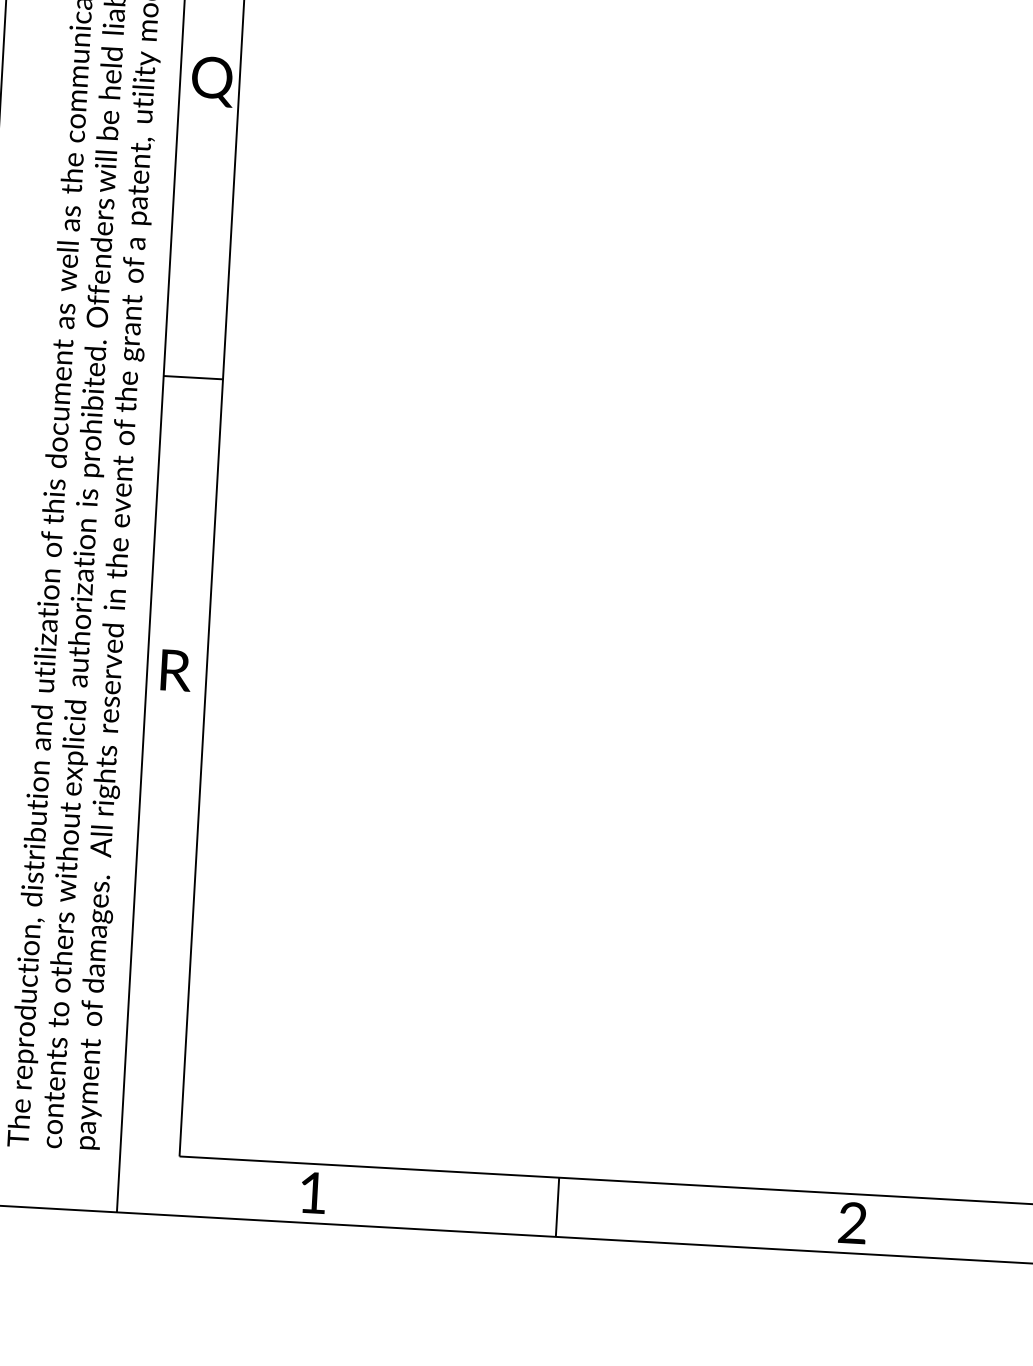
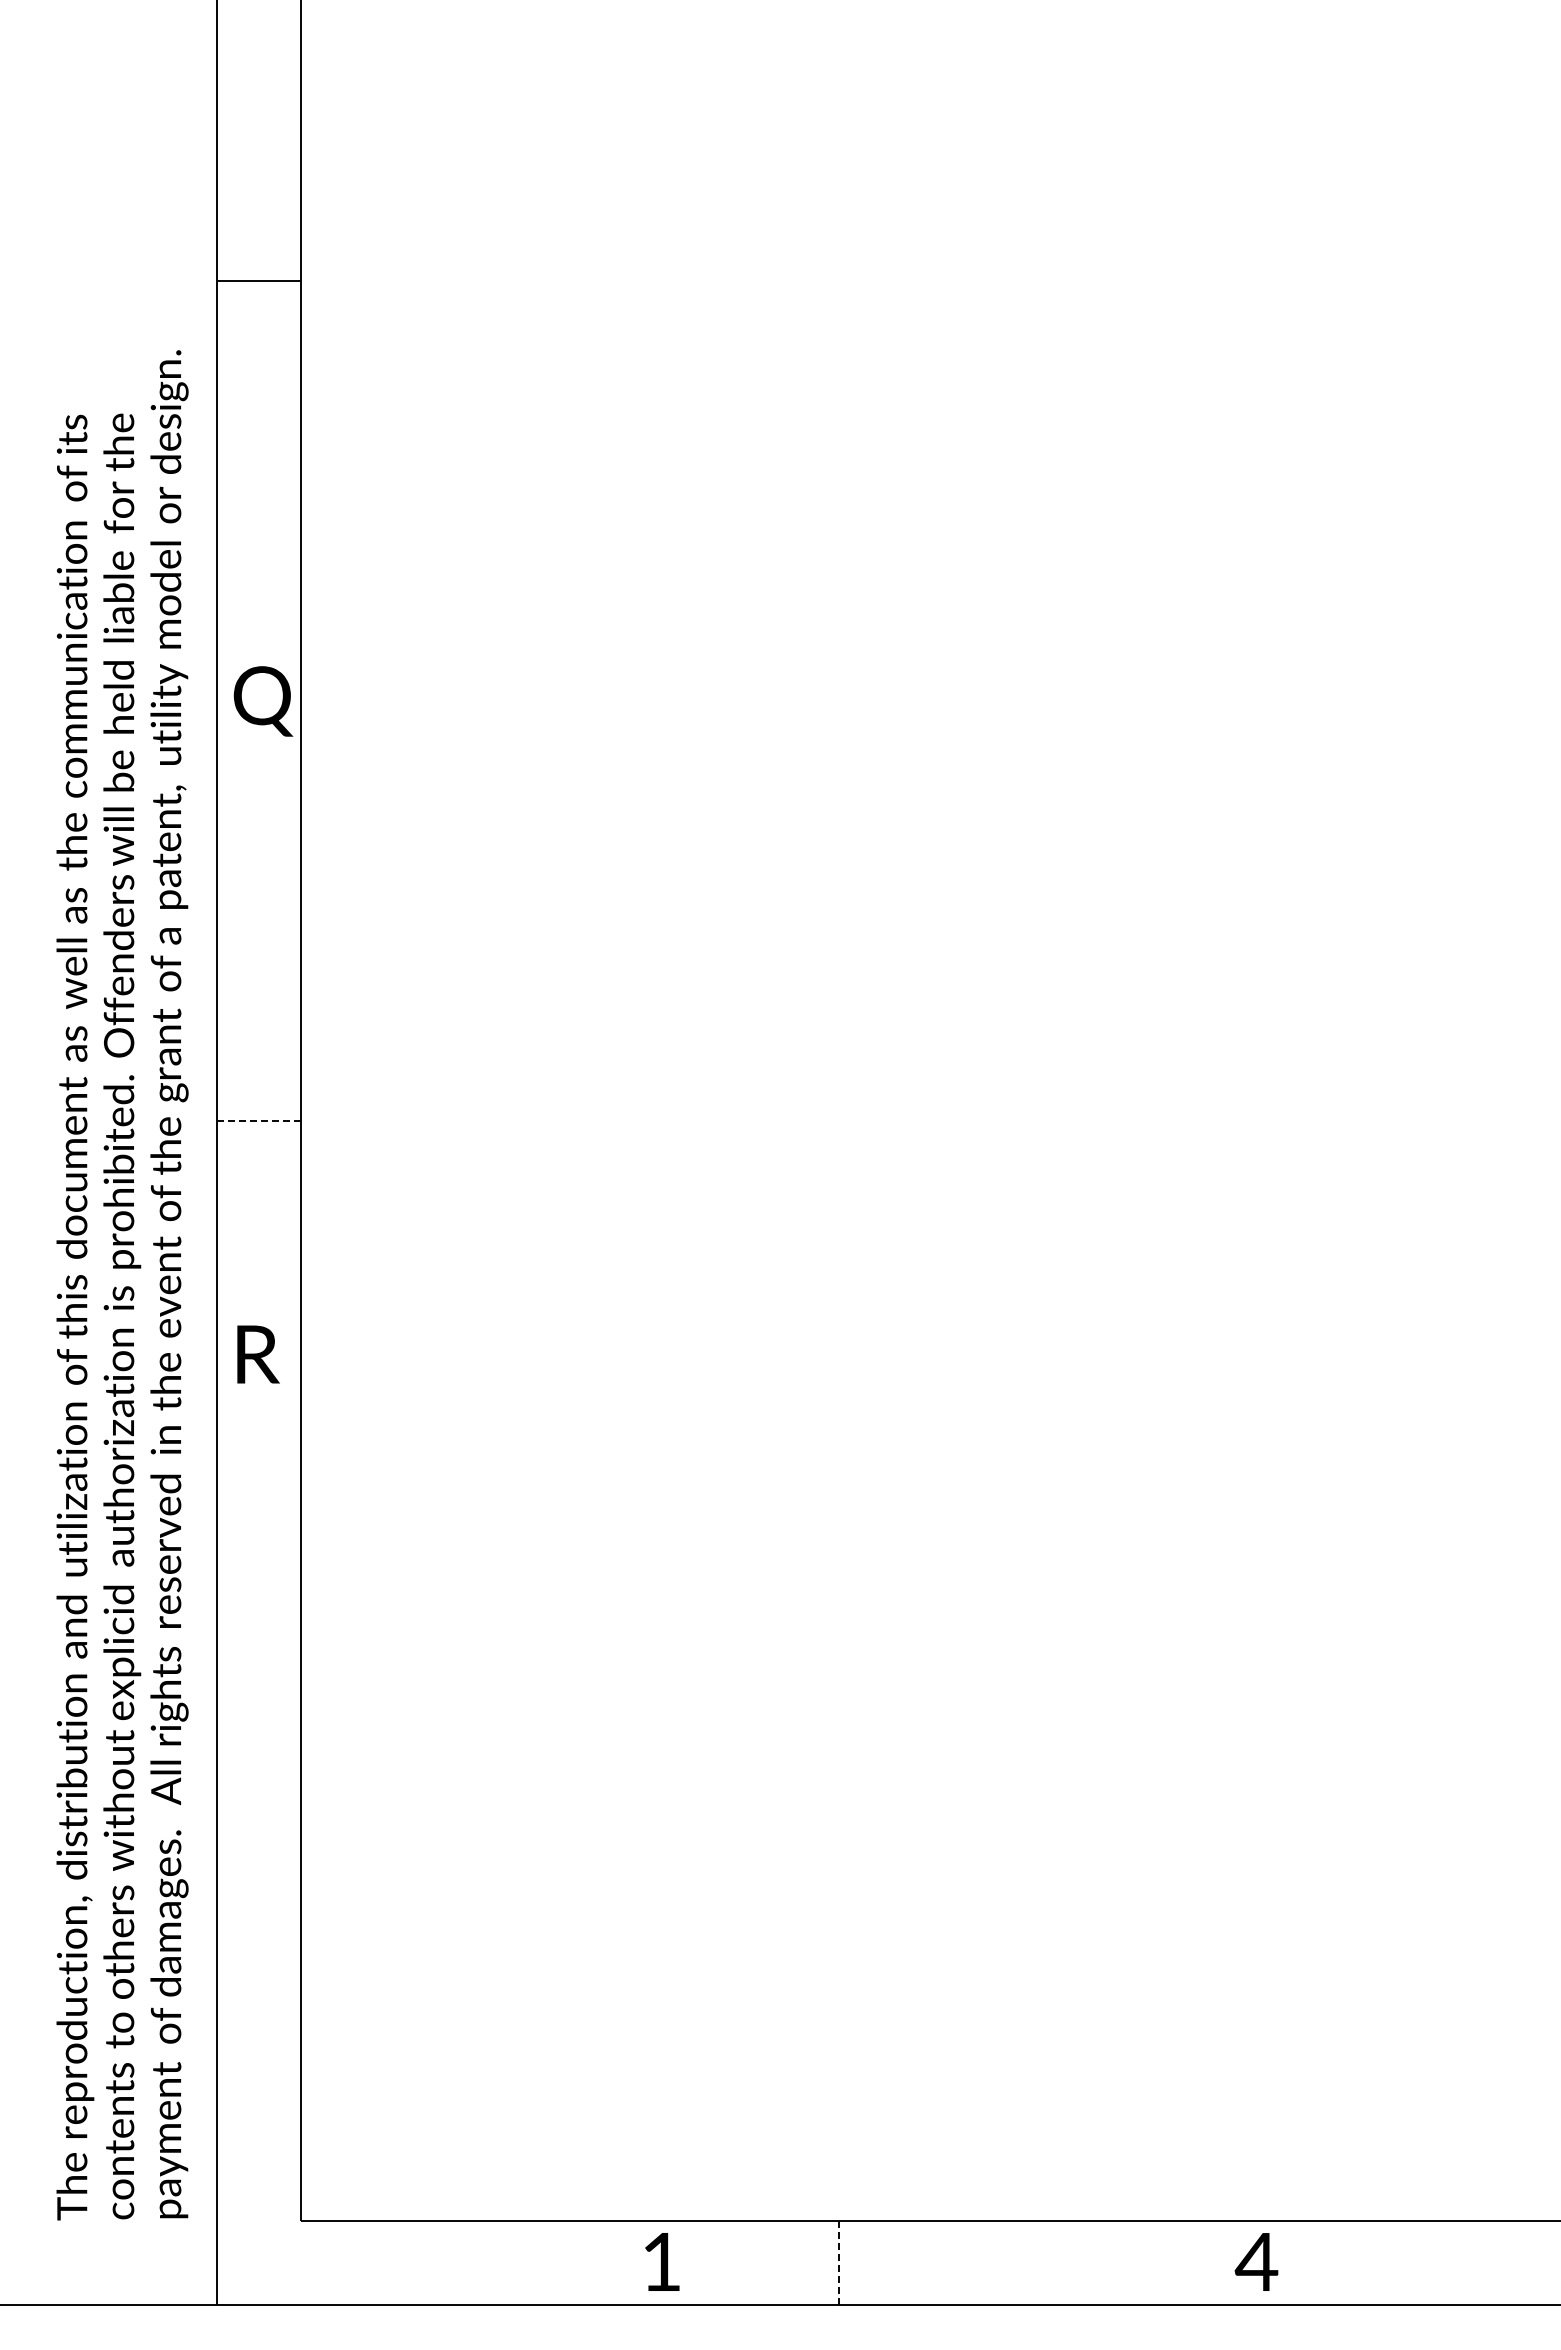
line: (193, 377) -> (259, 1120), solid -> dashed
text: (176, 670) -> (258, 1354), moved
text: (313, 1192) -> (662, 2261), moved
line: (557, 1207) -> (838, 2263), solid -> dashed
text: (852, 1222) -> (1256, 2261), 2 -> 4

